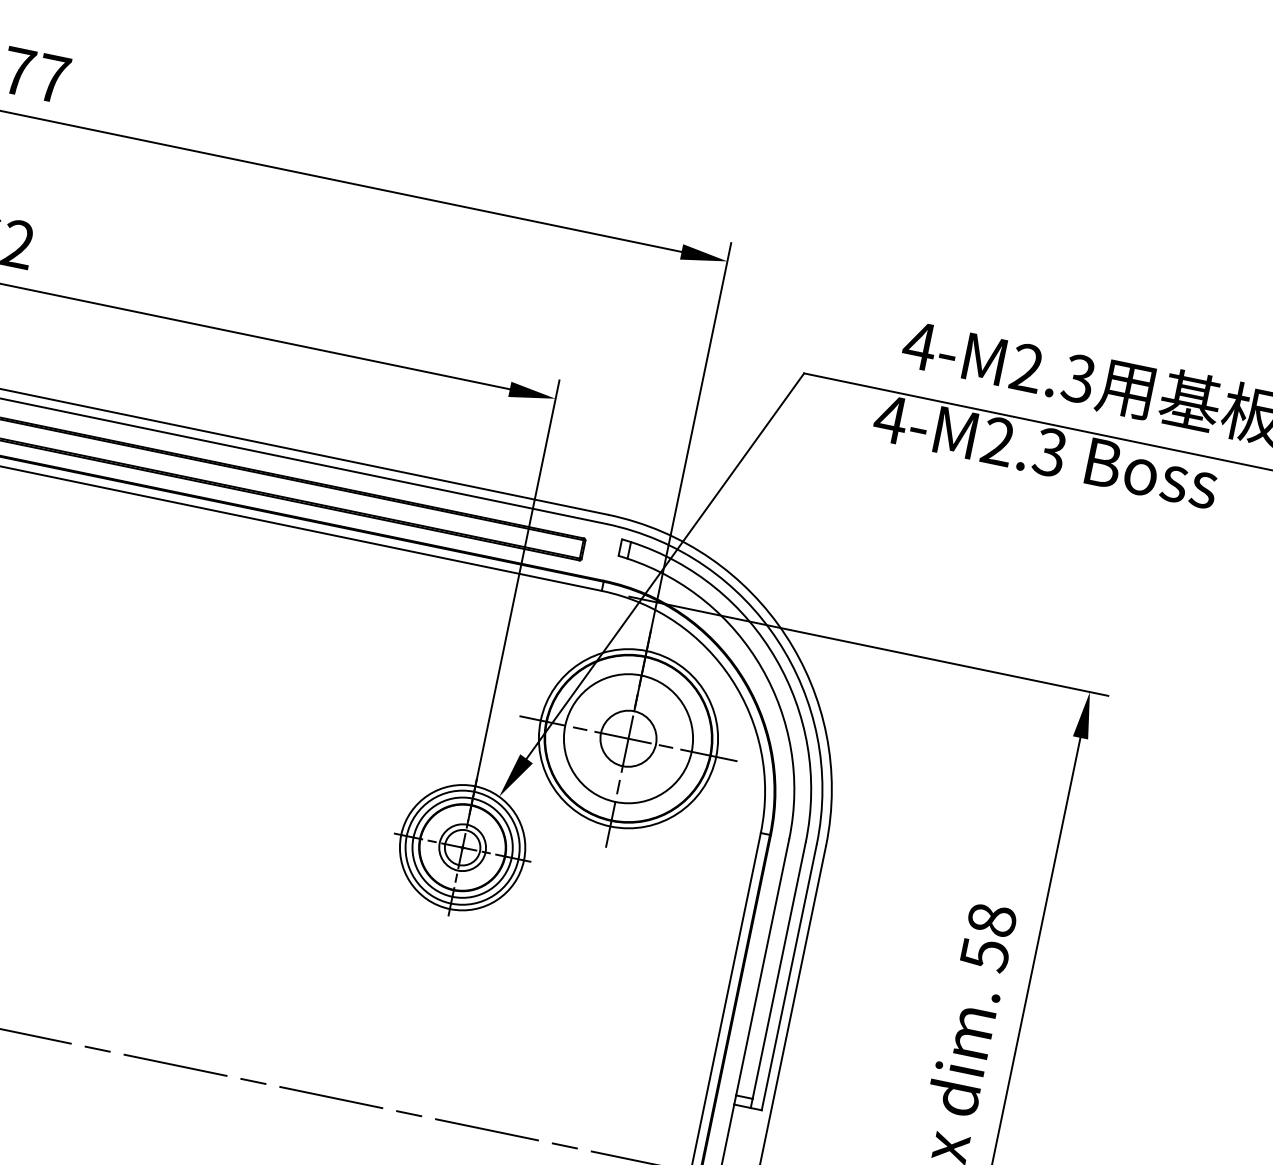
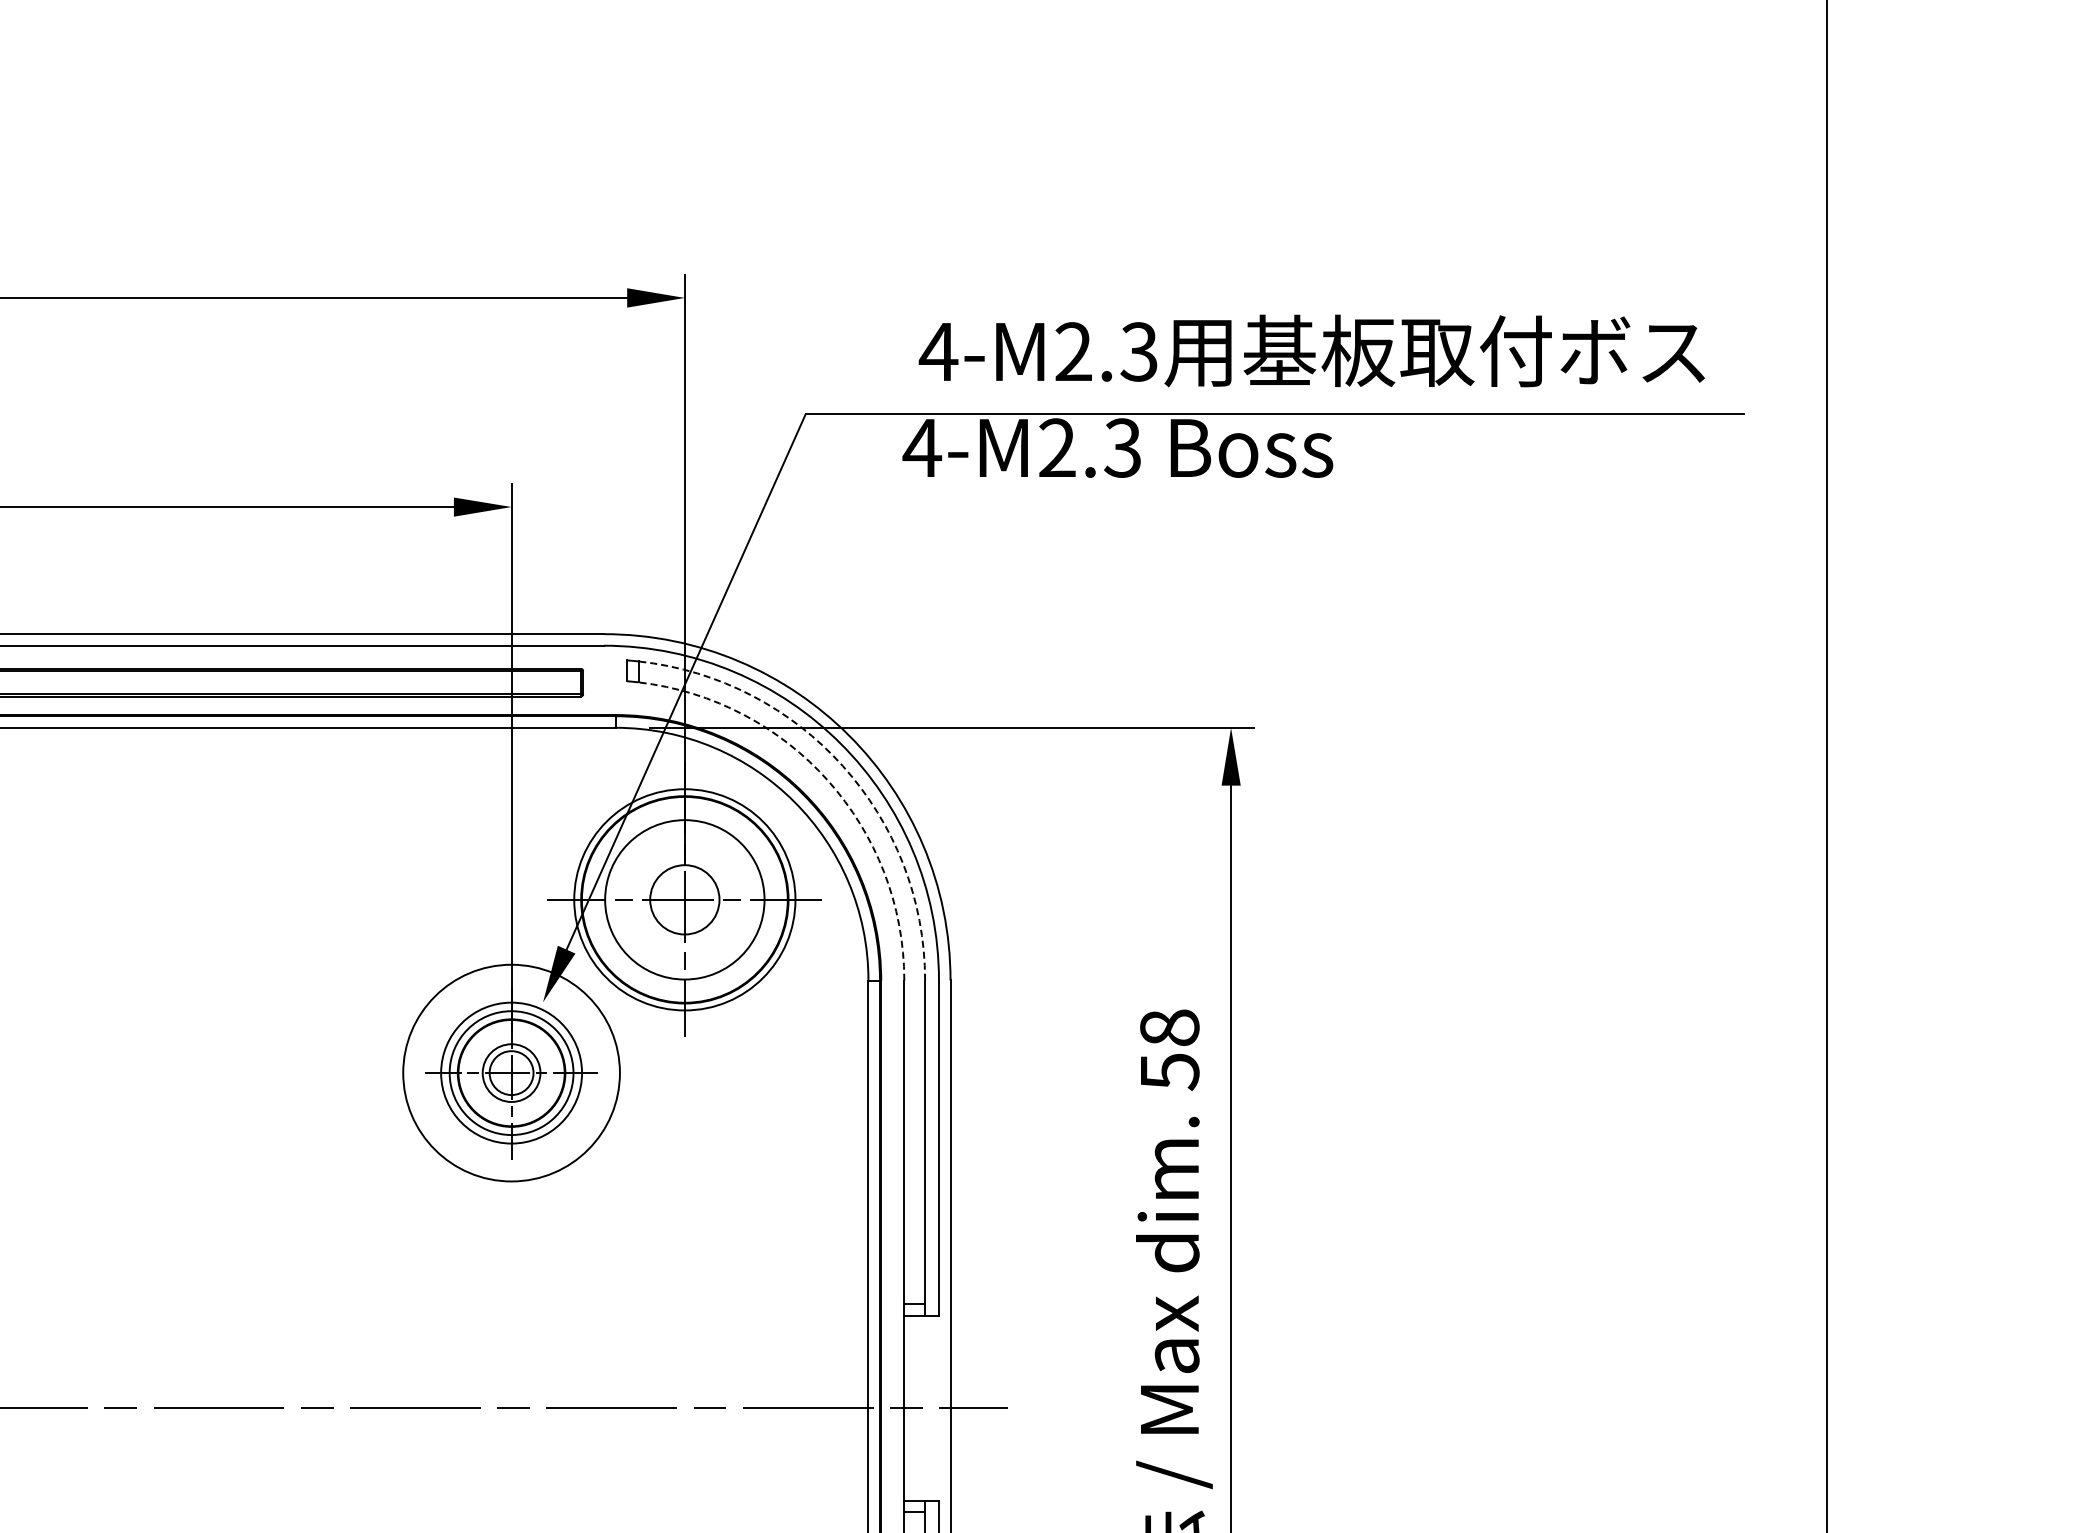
arc: (776, 659) -> (843, 766), solid -> dashed
arc: (762, 667) -> (828, 780), solid -> dashed
circle: (462, 847) -> (511, 1072), size x1.4

